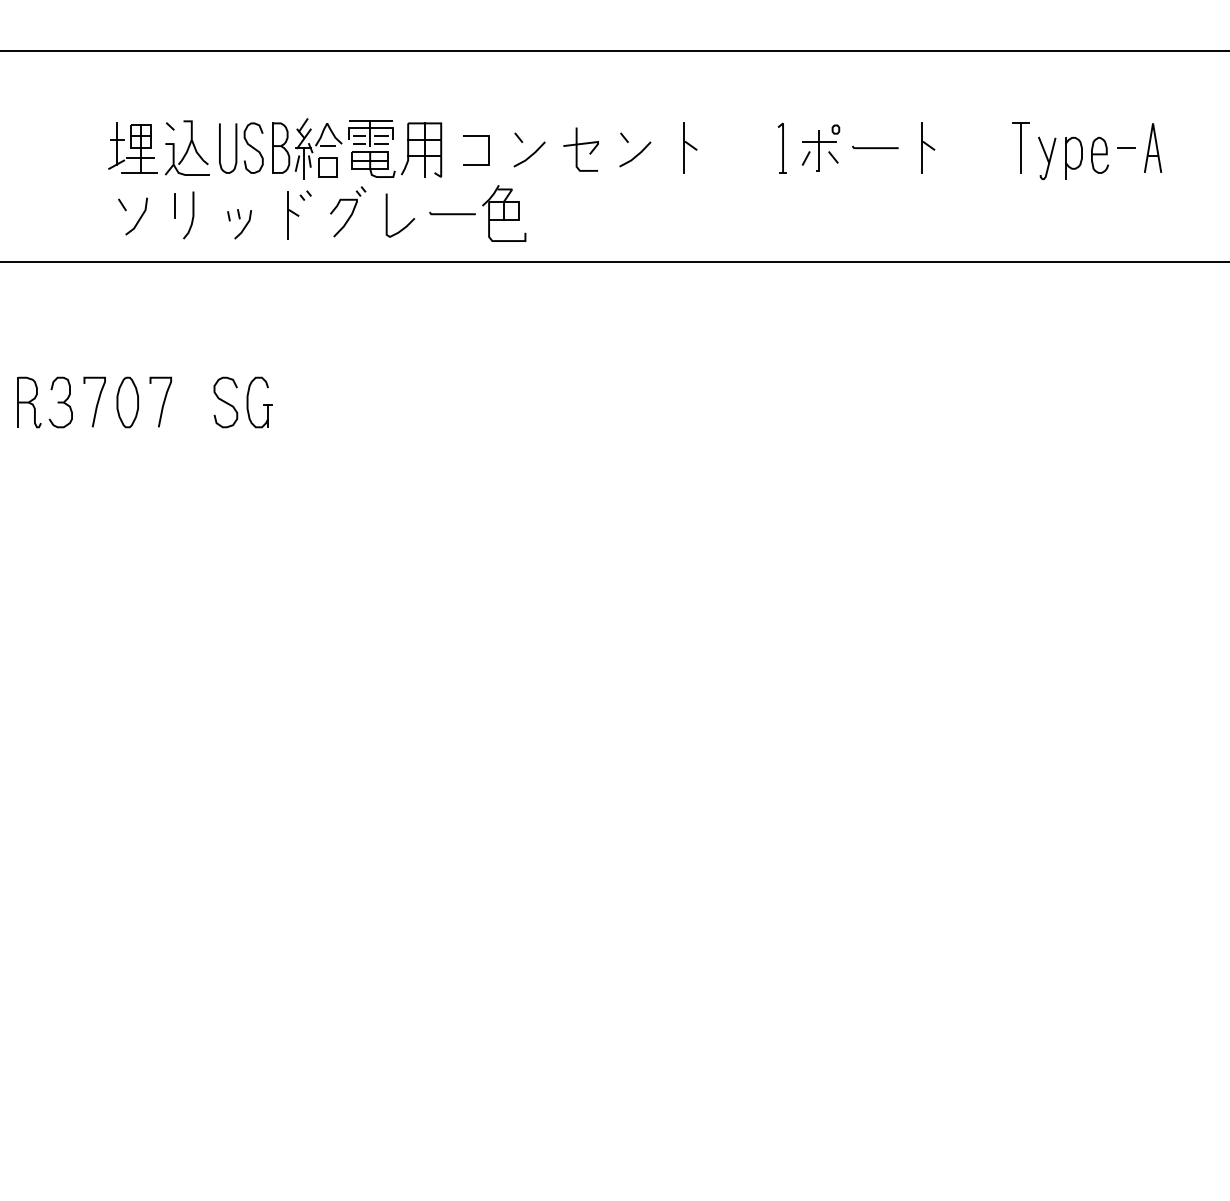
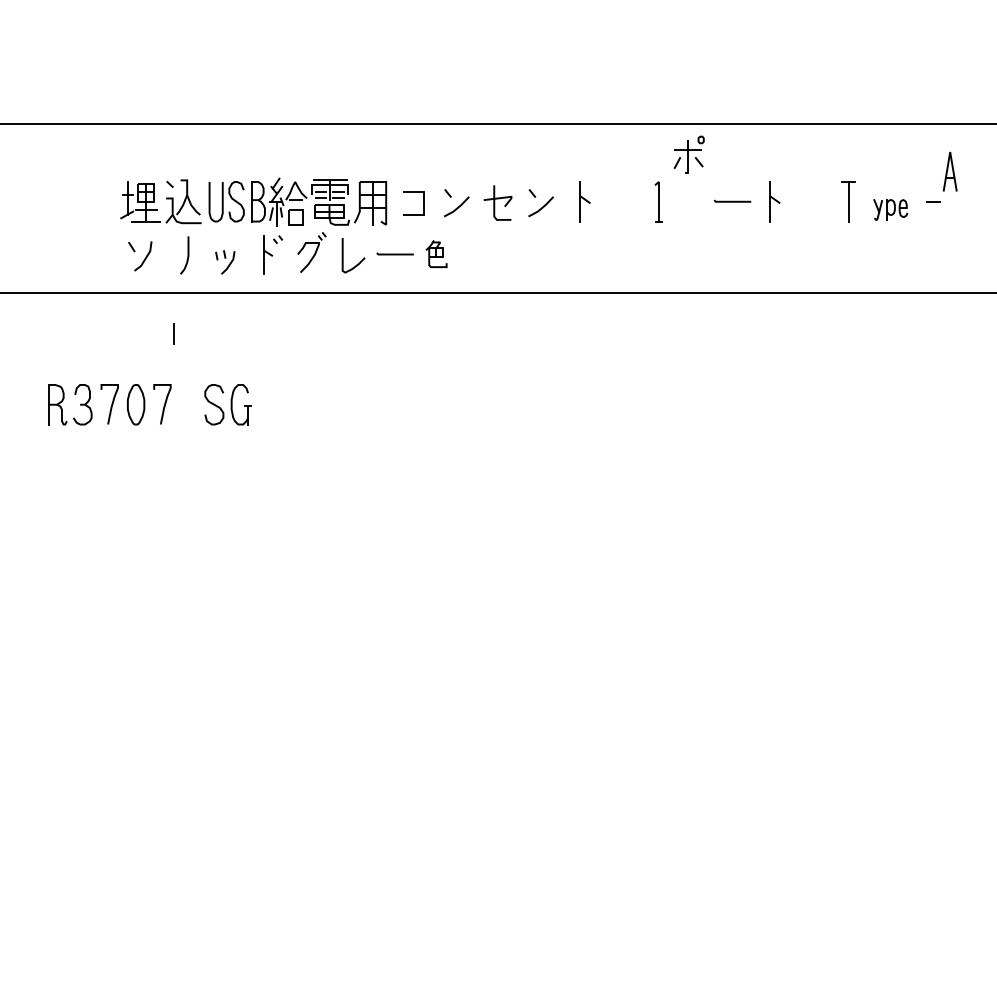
part: (820, 147) -> (688, 154), moved
part: (1152, 147) -> (949, 171), moved
part: (1073, 157) -> (890, 209), size x0.6
line: (174, 205) -> (173, 333), moved
part: (504, 212) -> (436, 253), size x0.6

